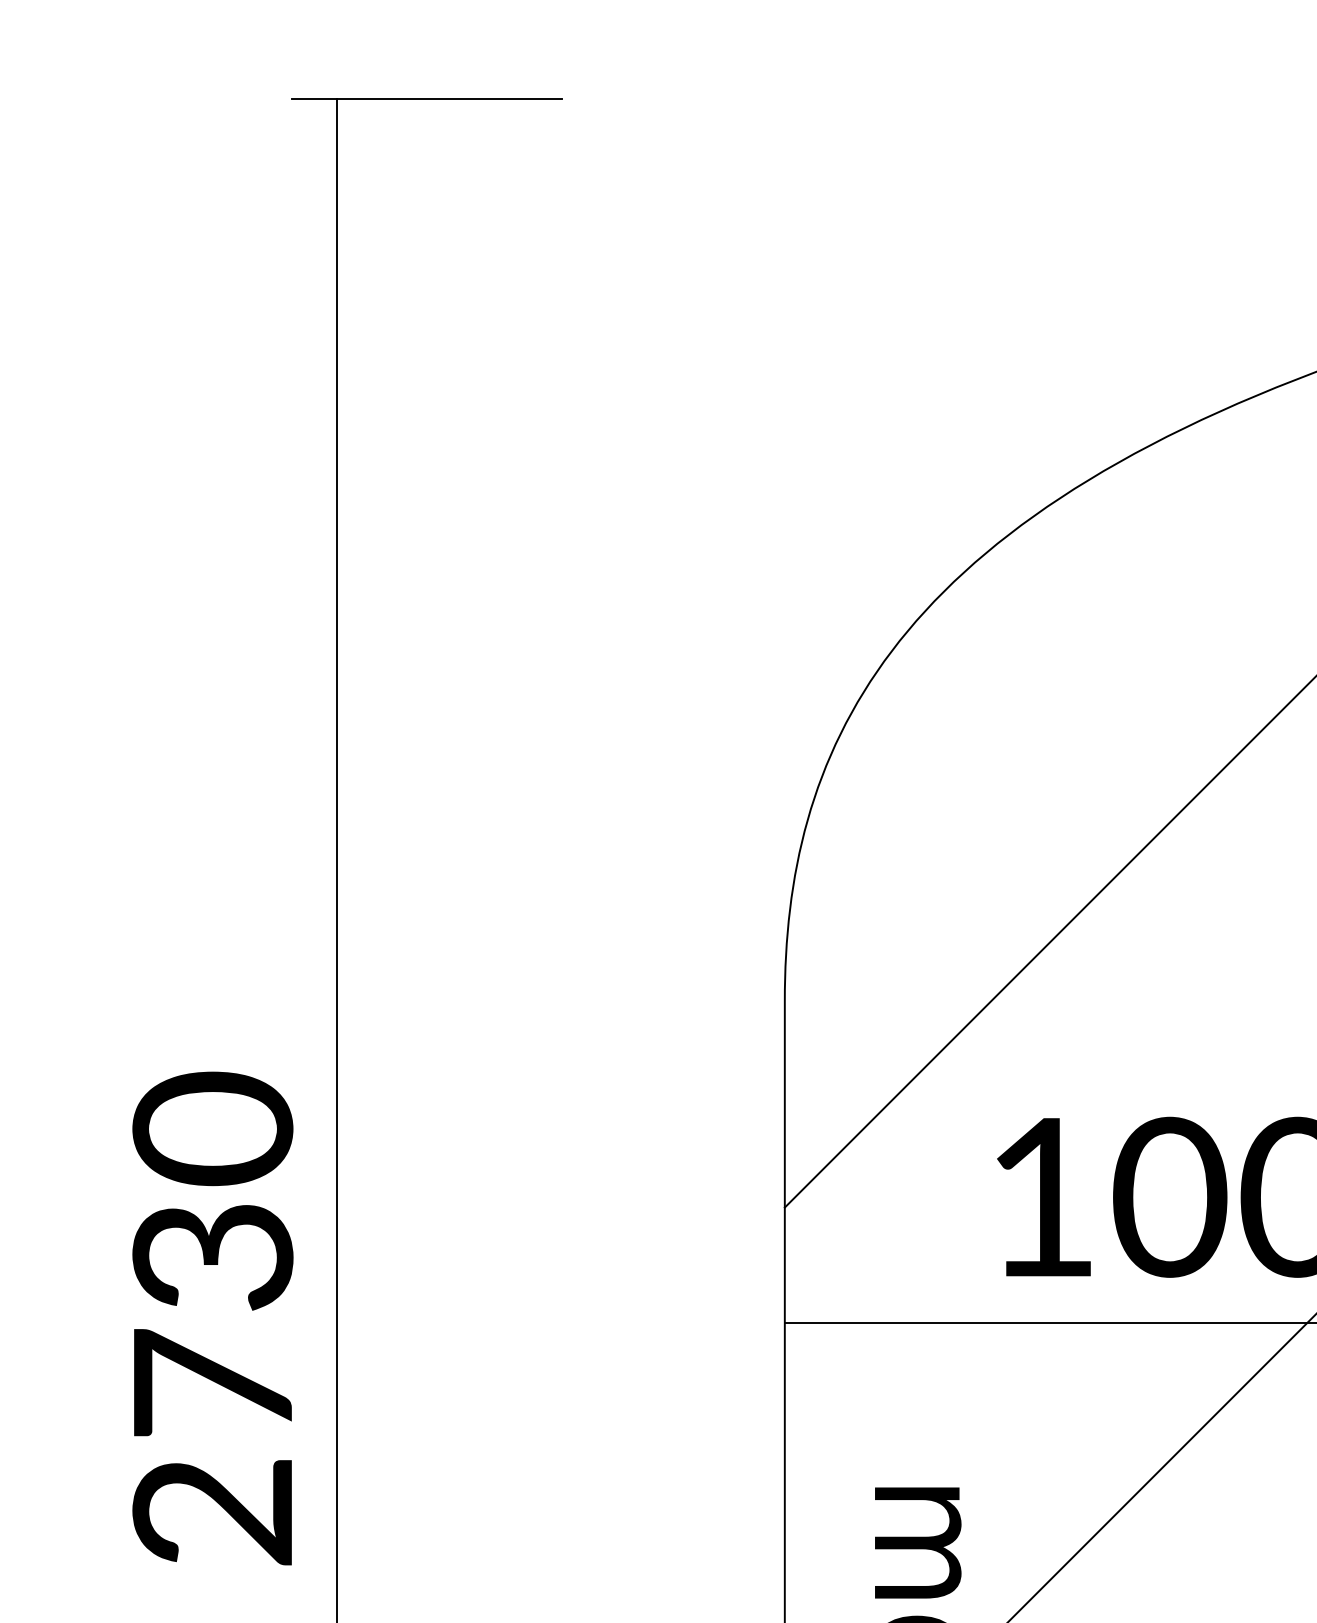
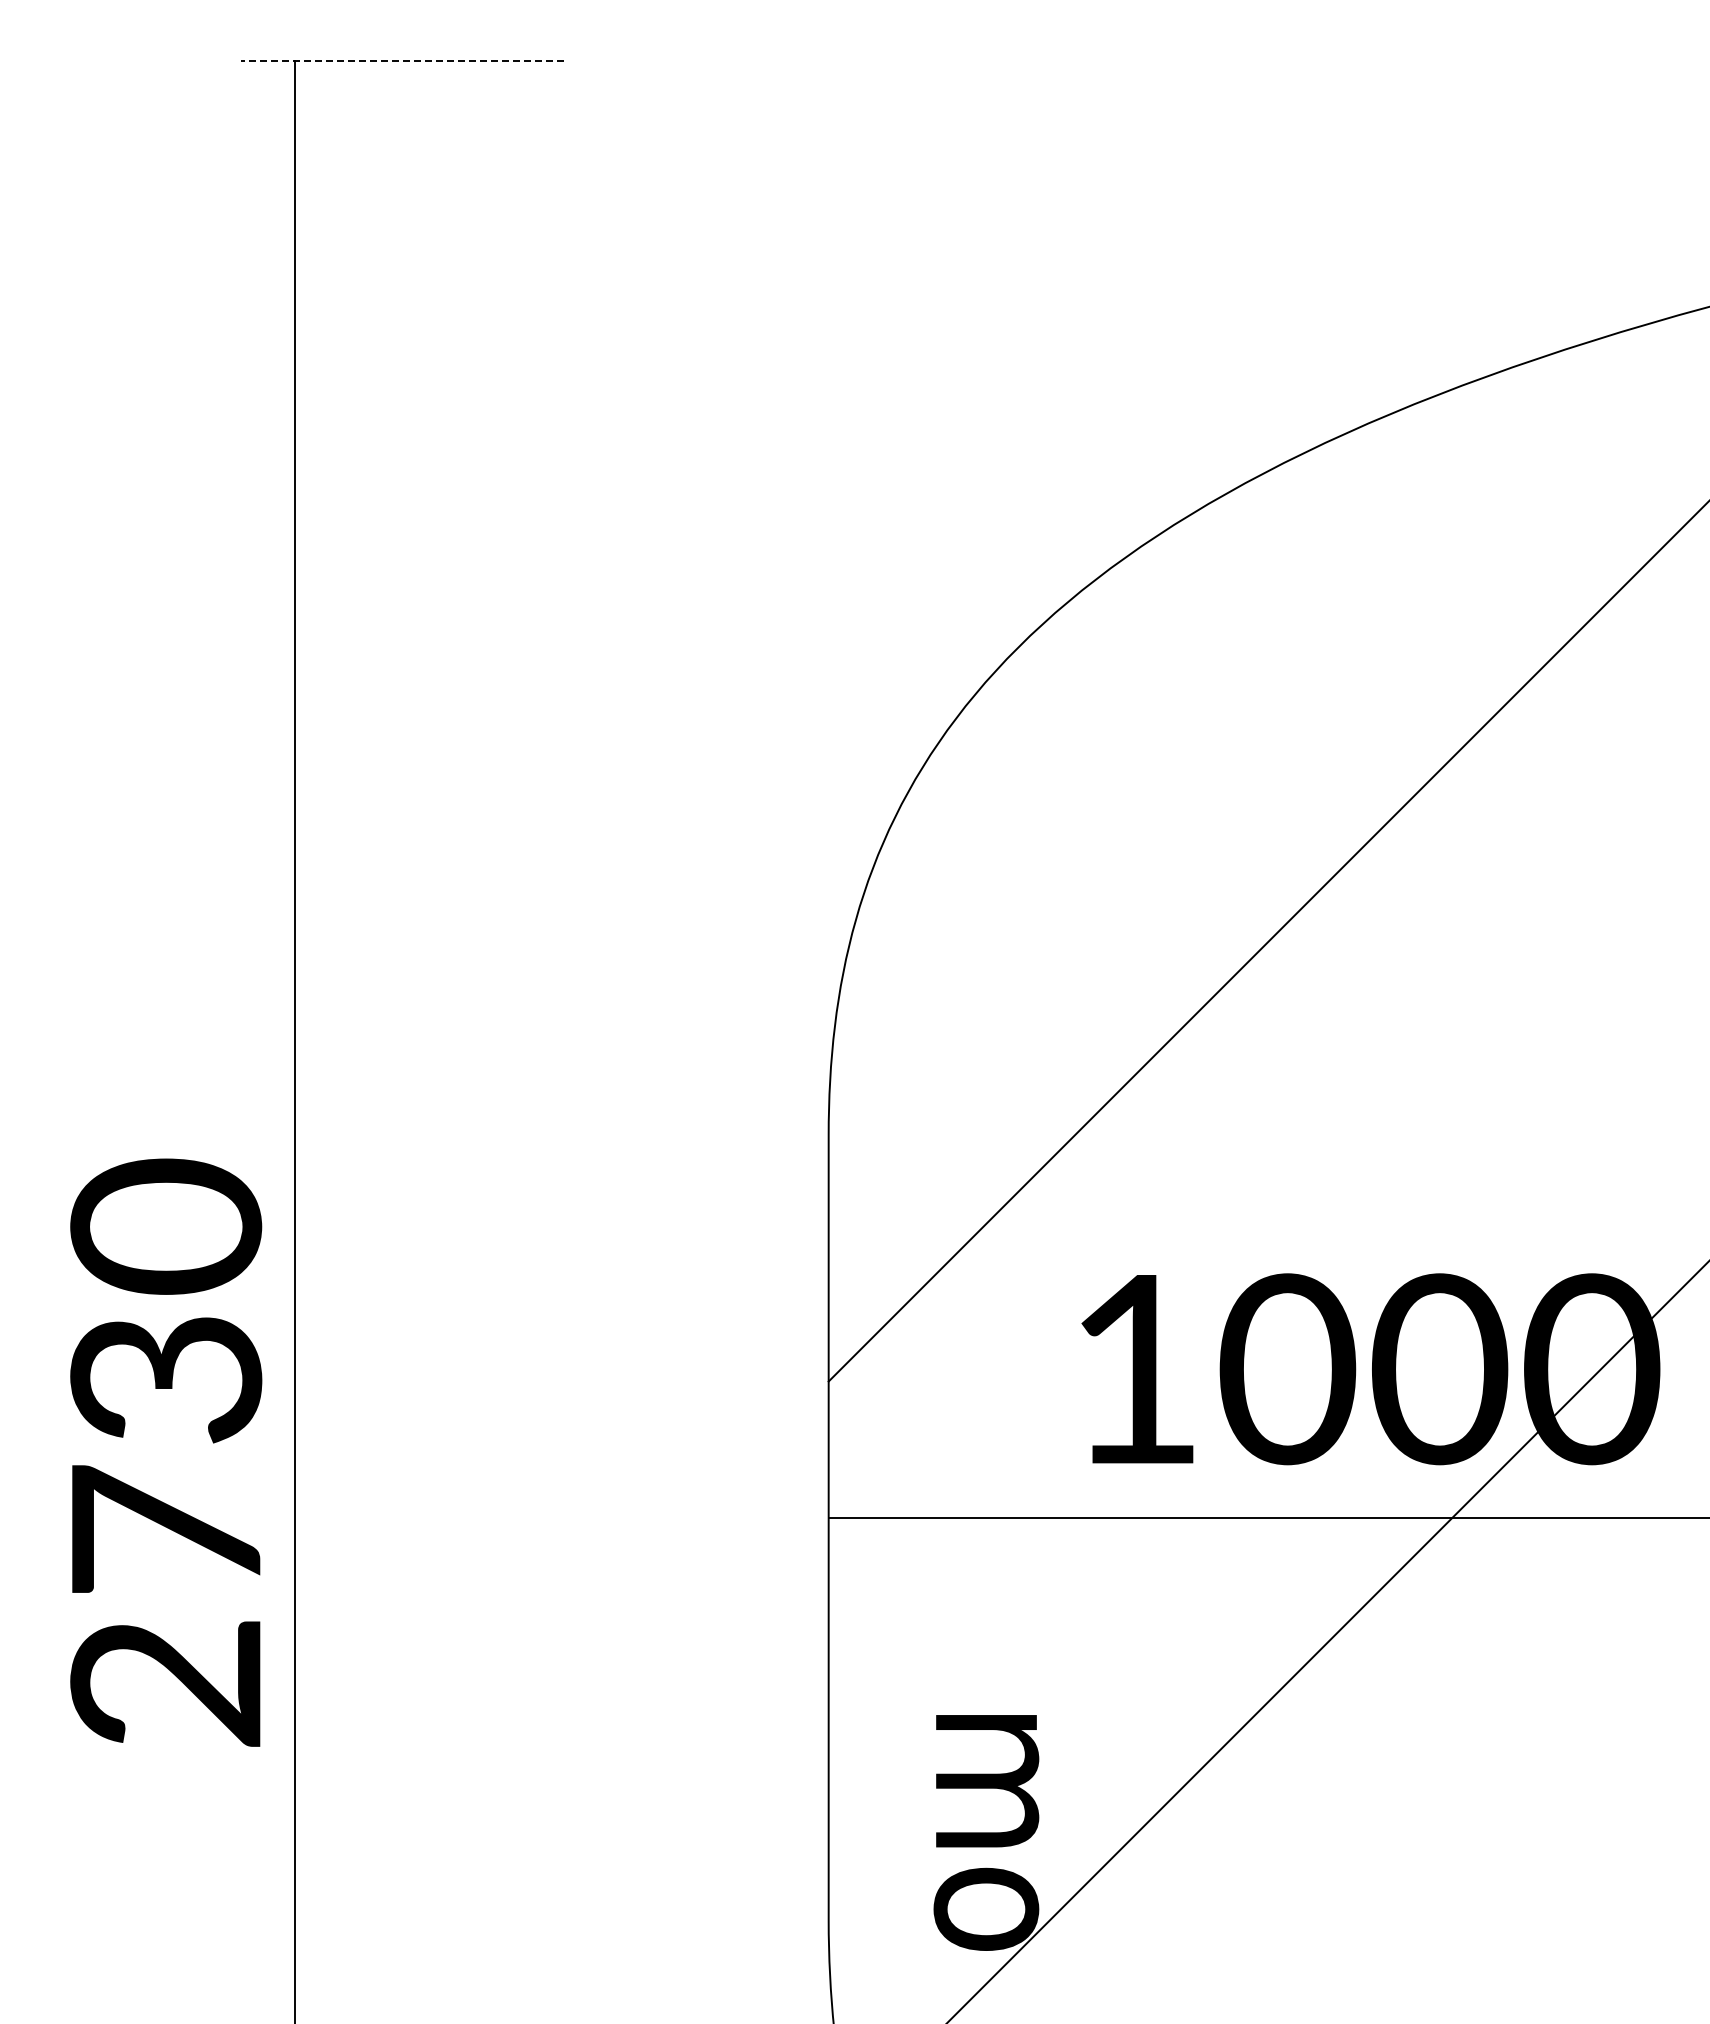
line: (426, 98) -> (401, 60), solid -> dashed
text: (213, 1318) -> (166, 1452), moved

